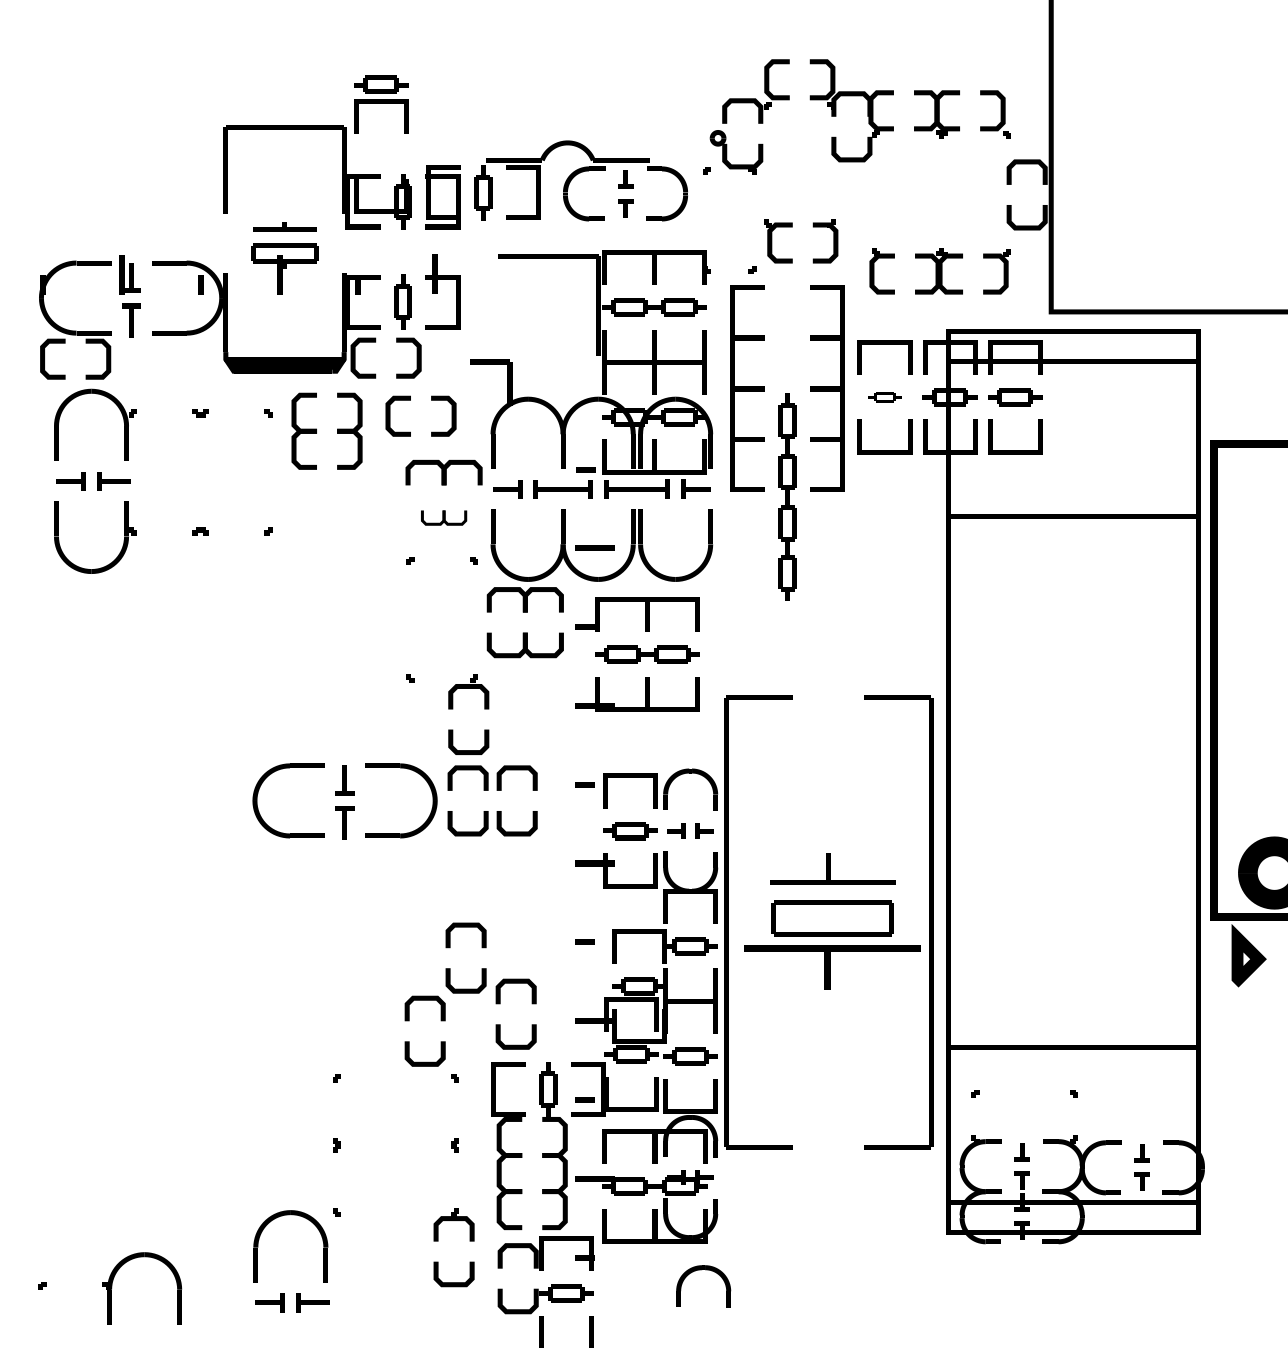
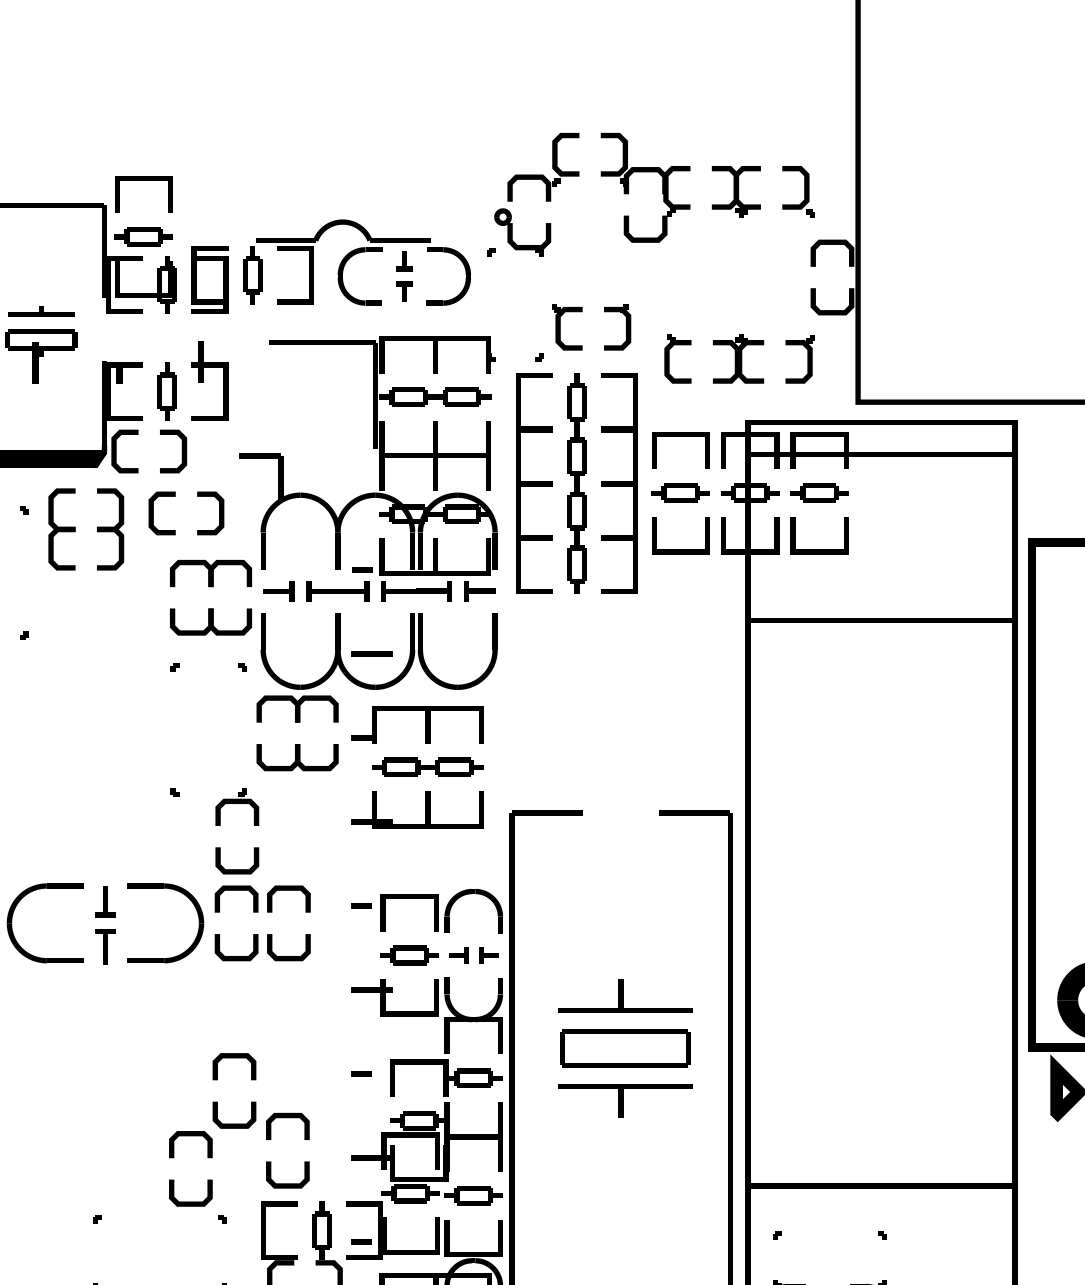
part: (381, 84) -> (144, 236), moved
part: (884, 397) -> (680, 493), size x1.67
part: (787, 496) -> (577, 482), moved
part: (443, 517) -> (210, 621), size x1.67
part: (832, 966) -> (624, 1099), size x0.71

